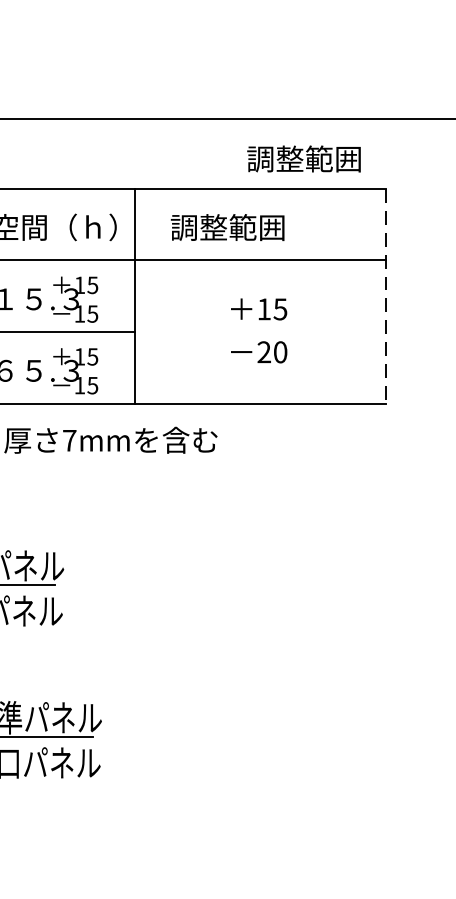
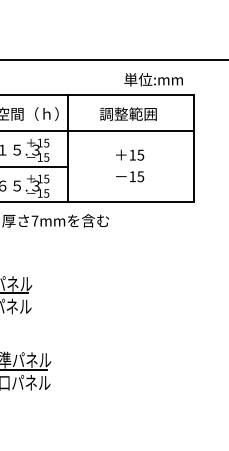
text: (305, 158) -> (153, 79), 調整範囲 -> 単位:mm
text: (226, 226) -> (127, 113), moved
line: (385, 296) -> (193, 148), dashed -> solid
text: (271, 351) -> (136, 176), 20 -> 15

